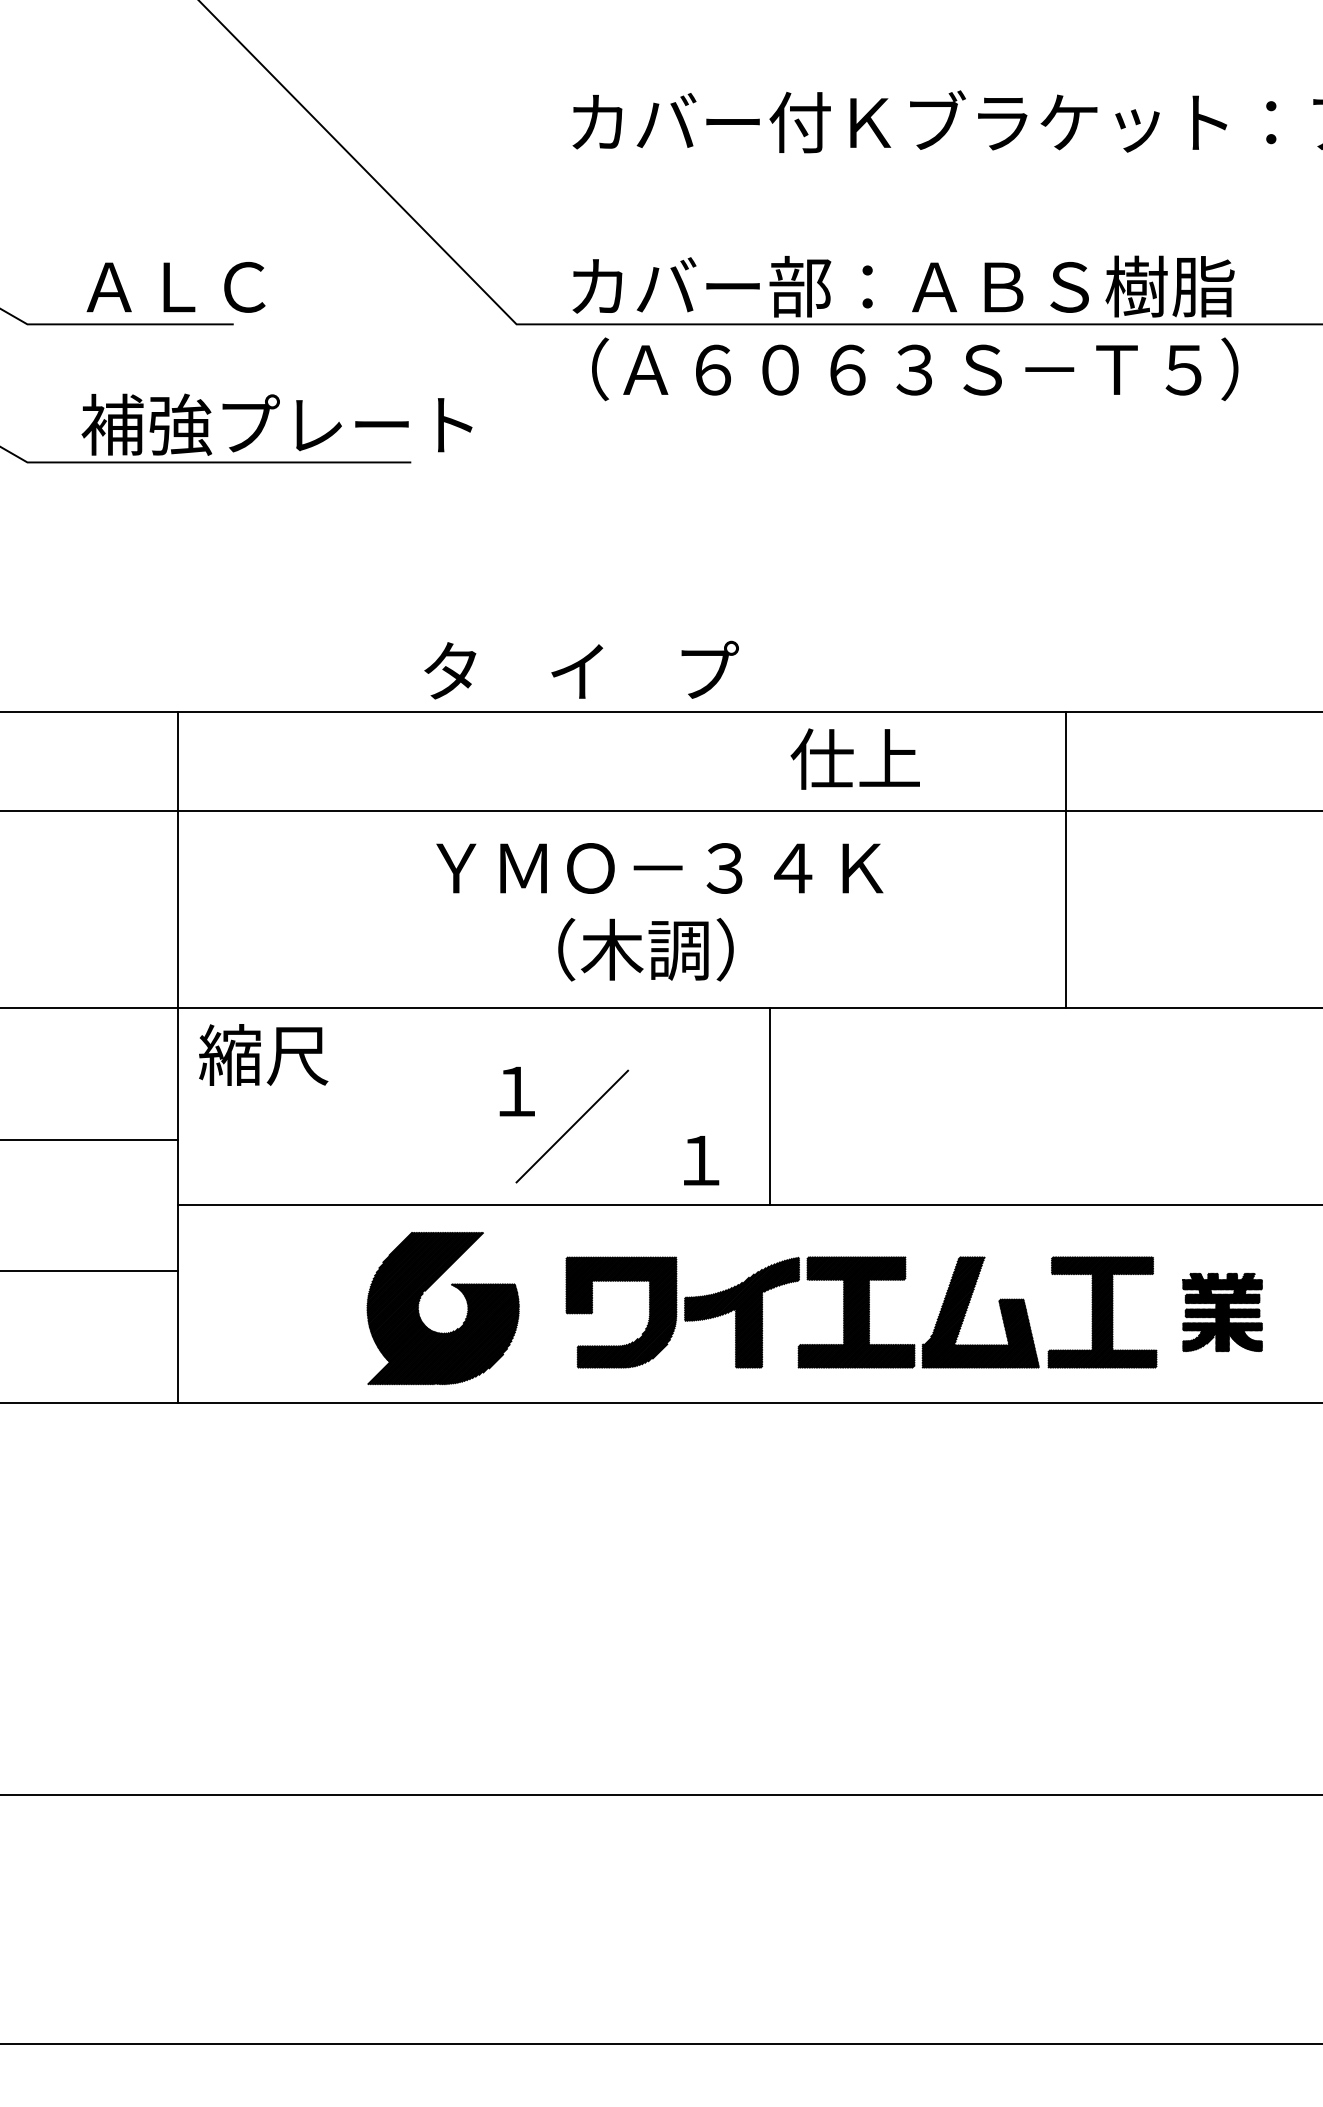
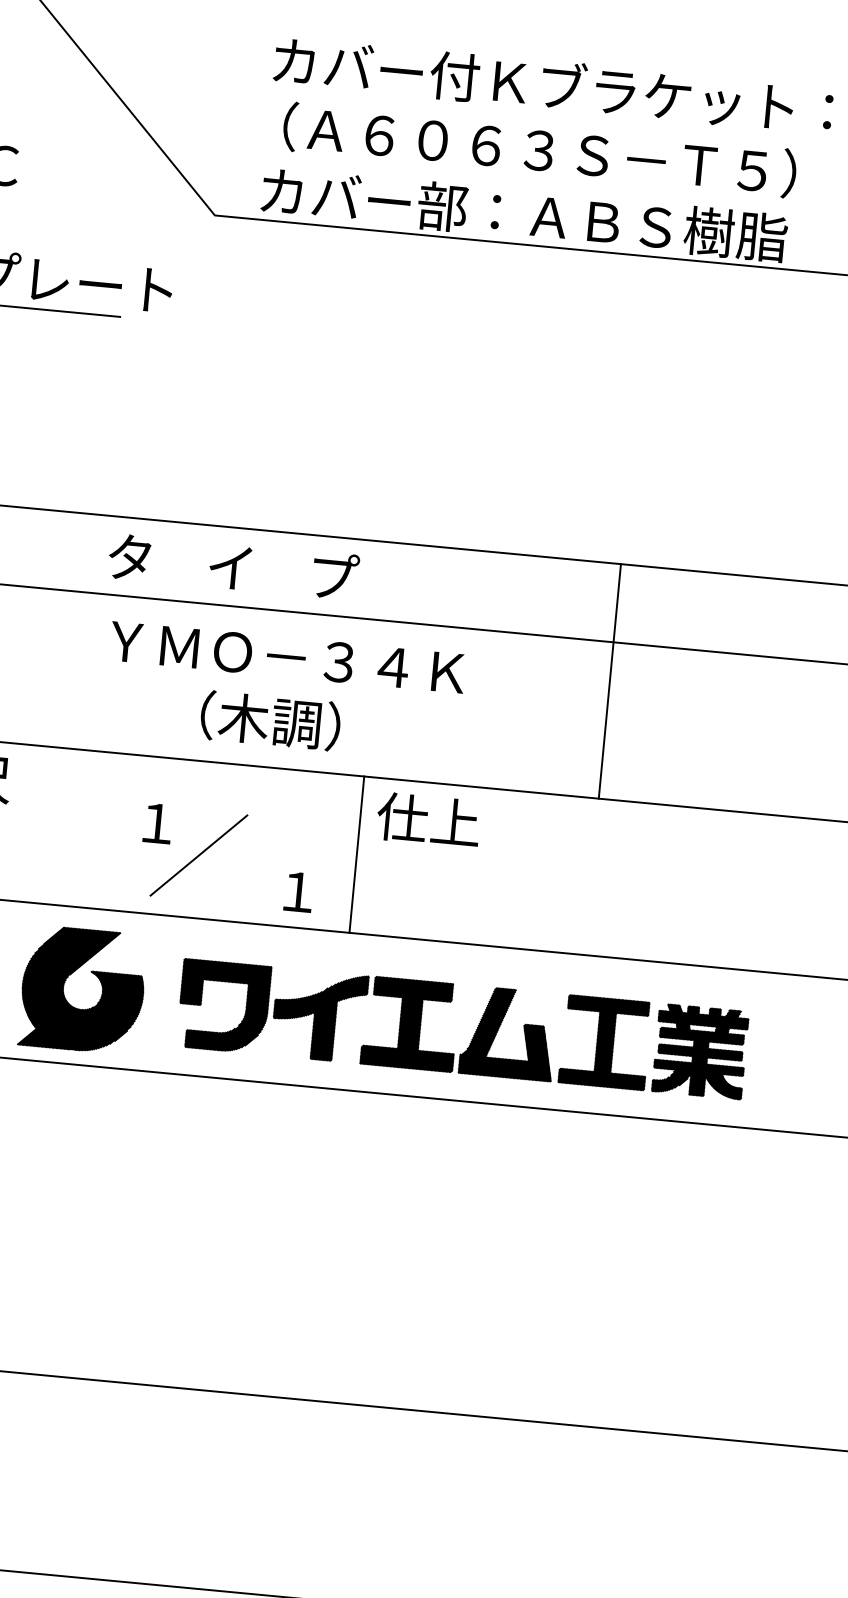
text: (915, 369) -> (540, 150), moved
text: (581, 669) -> (233, 566), moved
text: (854, 758) -> (428, 819), moved
part: (1222, 1312) -> (700, 1051), size x1.43

